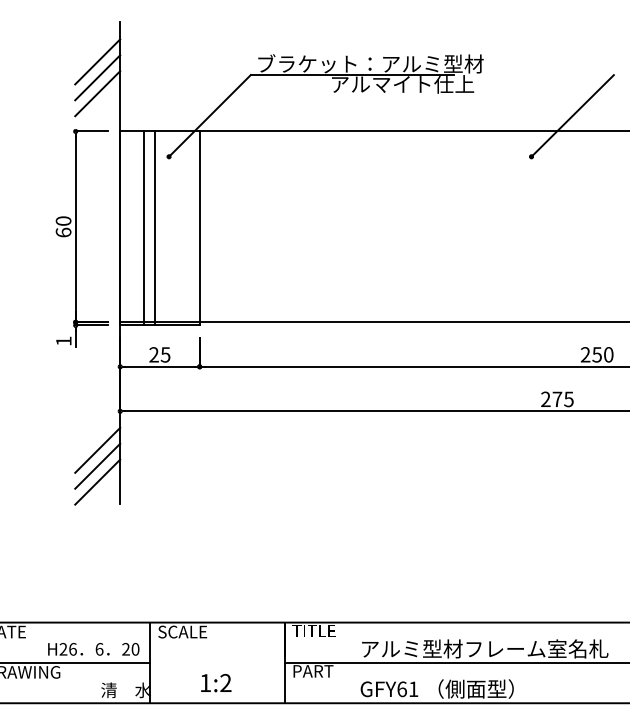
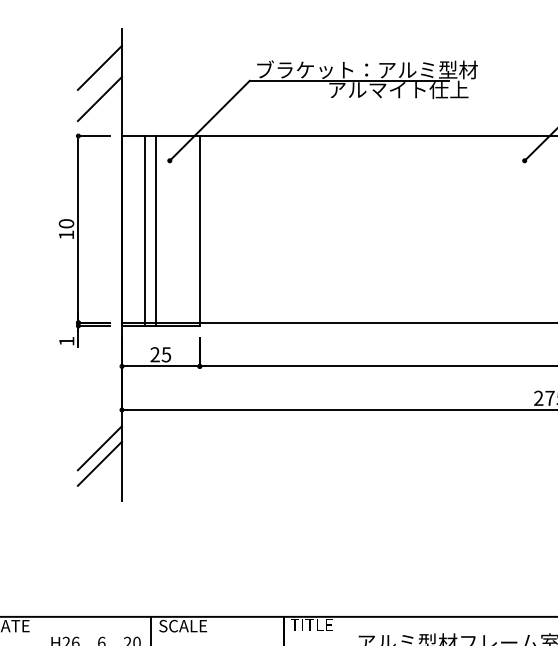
line: (97, 77) -> (99, 83), removed
text: (63, 232) -> (66, 234), 60 -> 10
line: (97, 481) -> (99, 478), removed

